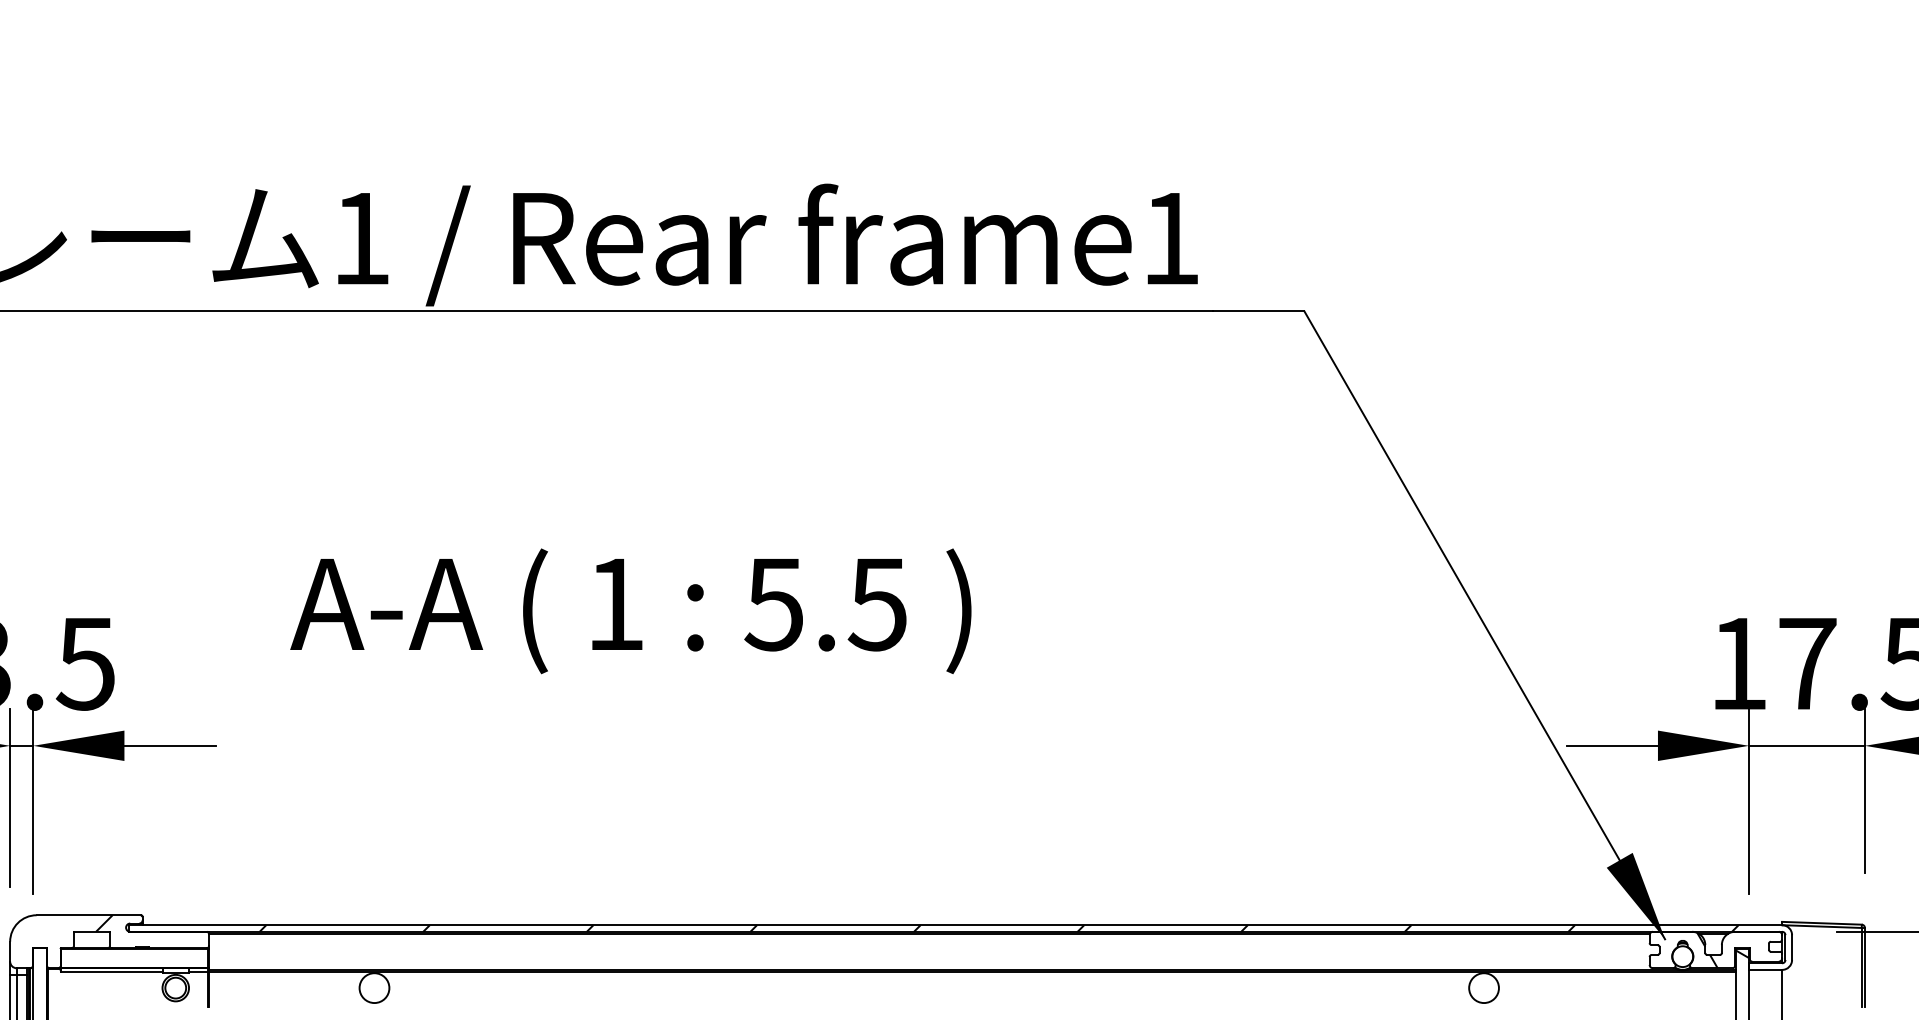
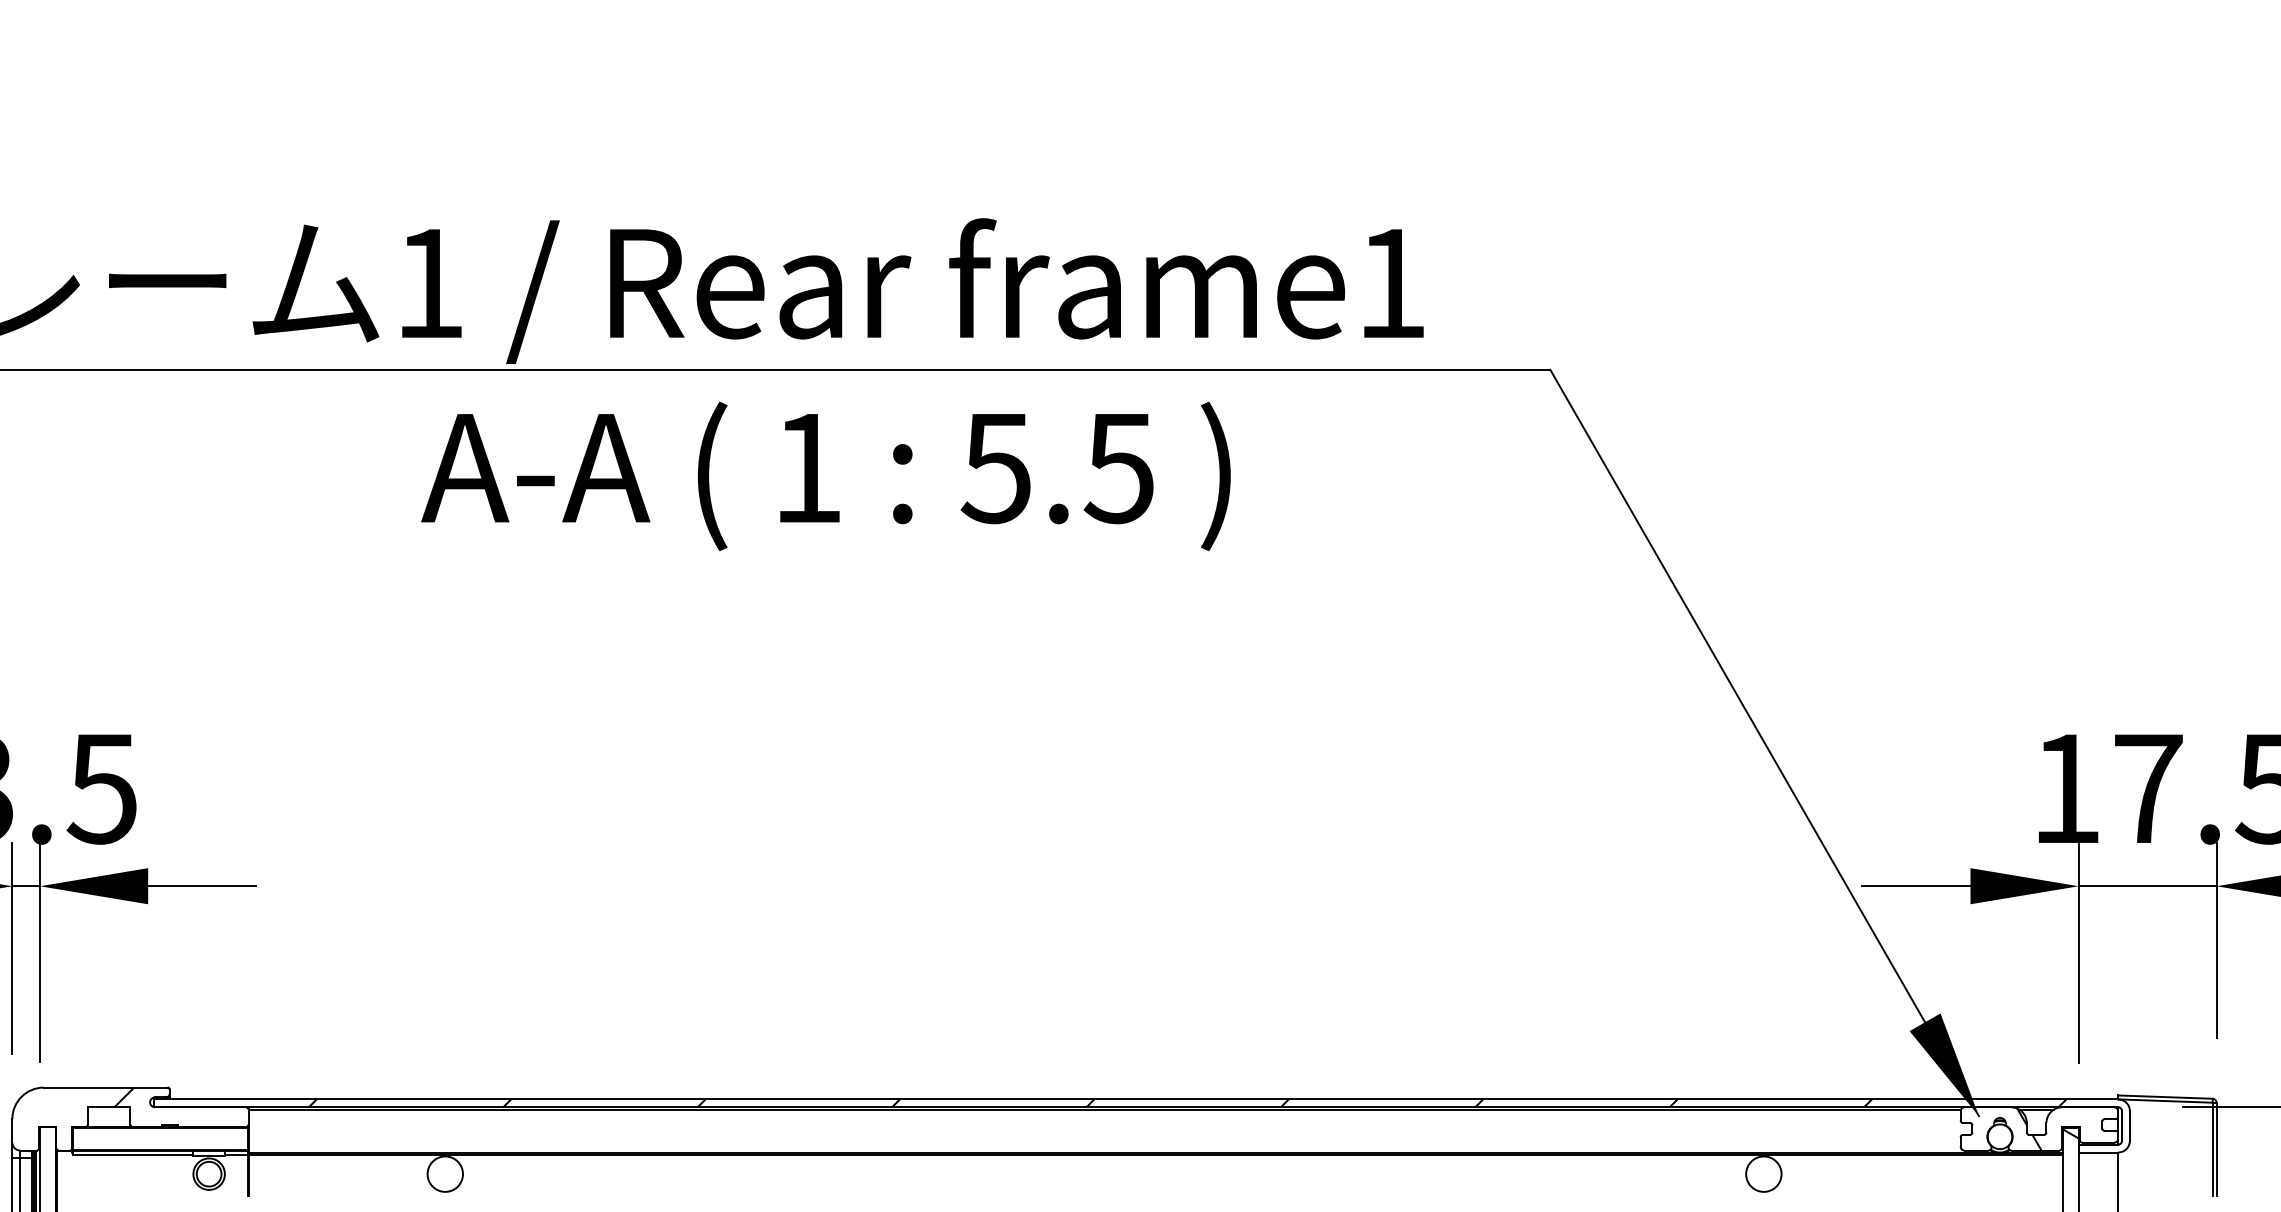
text: (630, 610) -> (825, 475), moved

